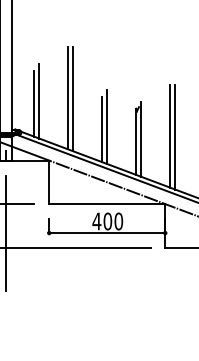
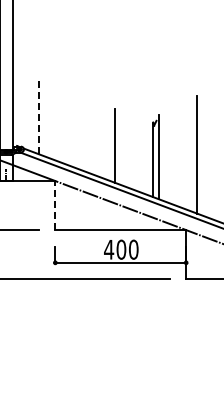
line: (68, 98) -> (76, 110), removed
line: (73, 98) -> (82, 111), removed
line: (39, 101) -> (44, 114), removed
line: (34, 104) -> (38, 117), solid -> dashed
line: (107, 126) -> (120, 142), removed
line: (170, 136) -> (191, 153), removed
line: (49, 182) -> (55, 205), solid -> dashed
line: (5, 233) -> (6, 263), removed

